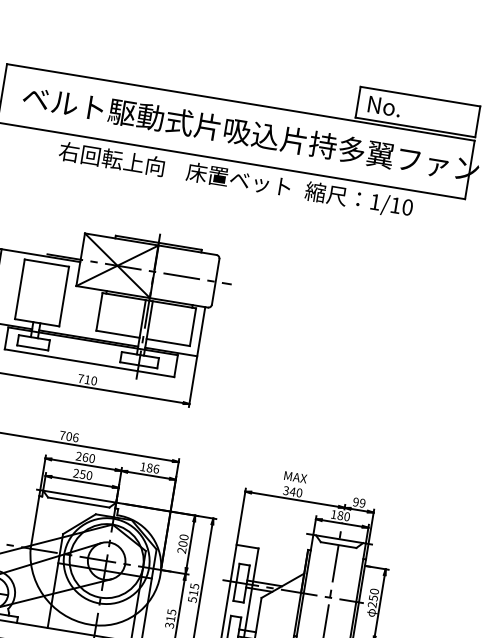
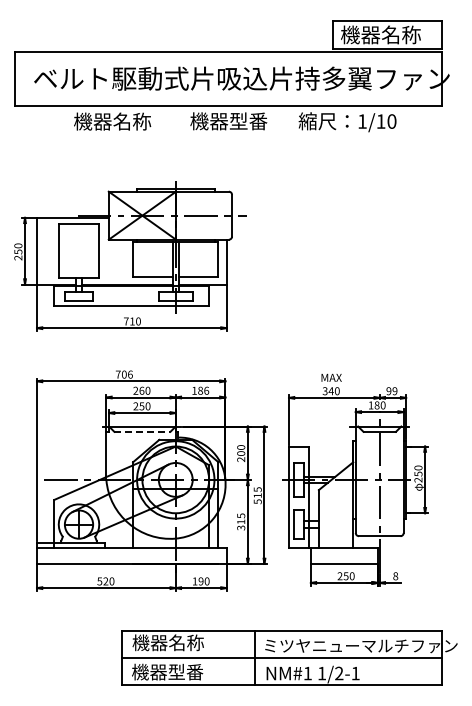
text: (410, 110) -> (380, 34), No. -> 機器名称
text: (111, 158) -> (121, 121), 右回転上向 -> 機器名称
text: (238, 179) -> (237, 121), 床置ベット -> 機器型番
line: (78, 502) -> (142, 431), solid -> dashed

